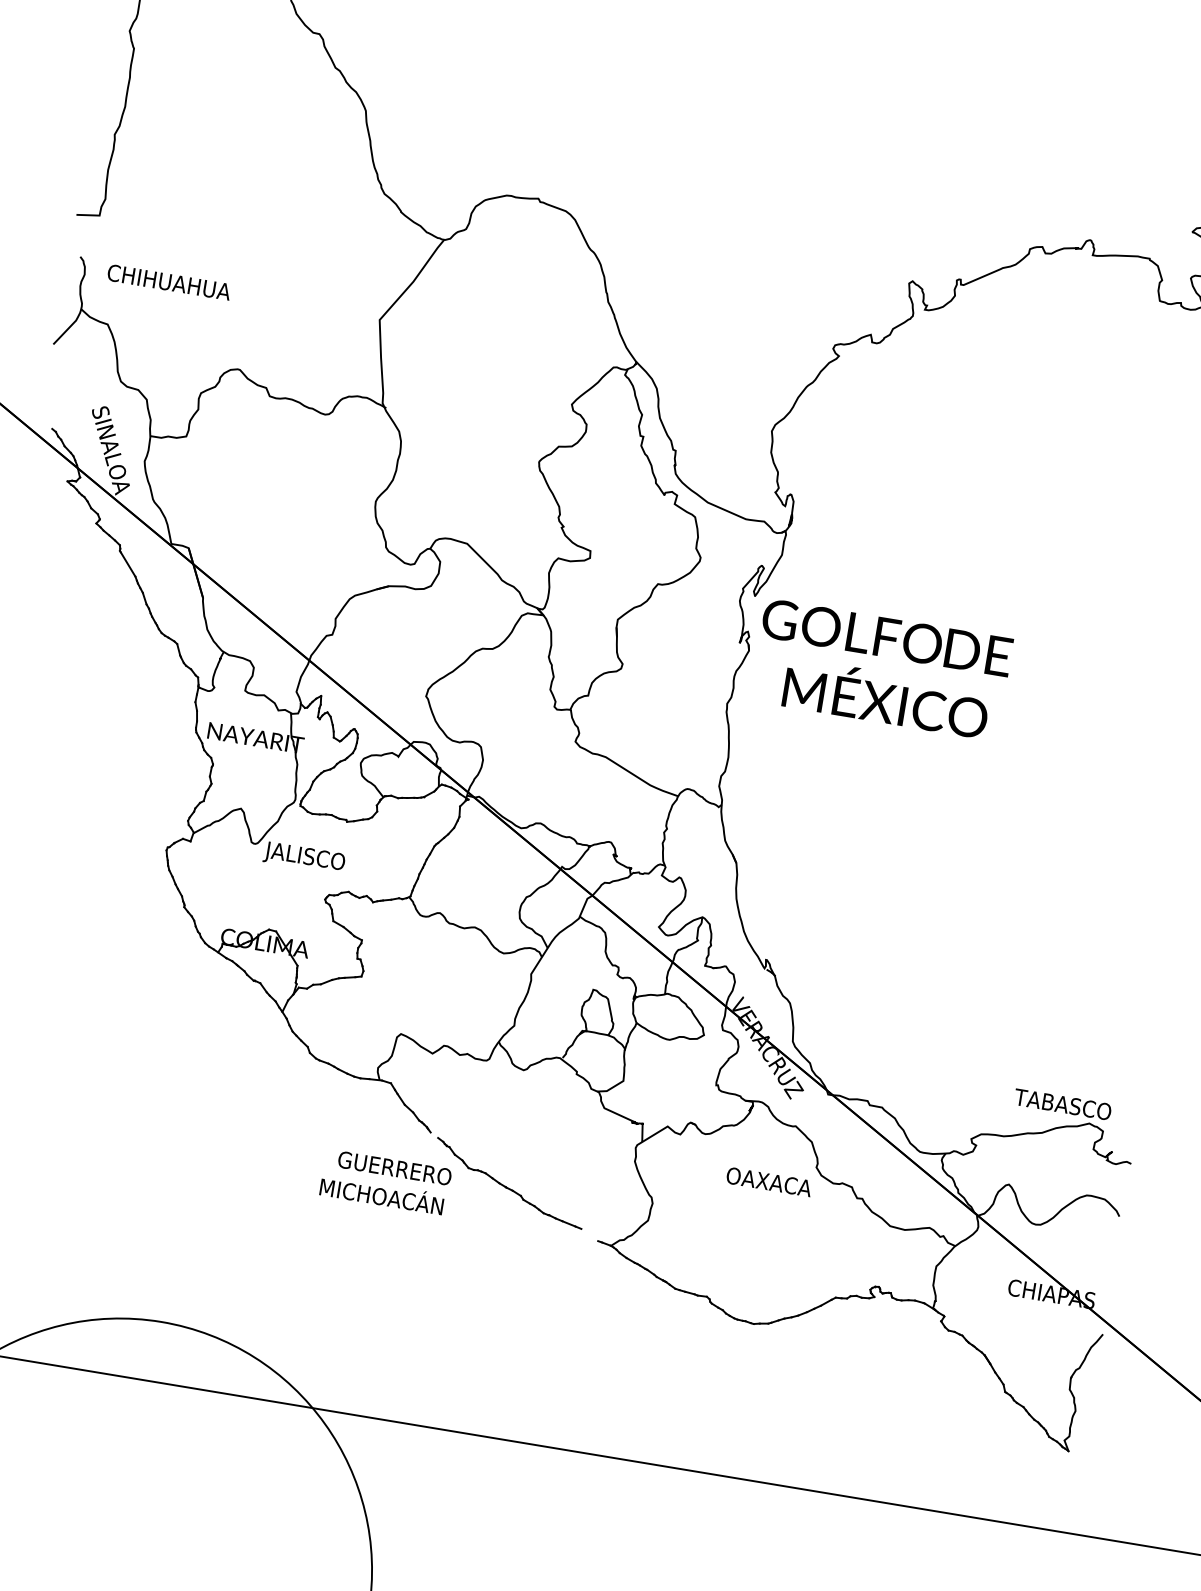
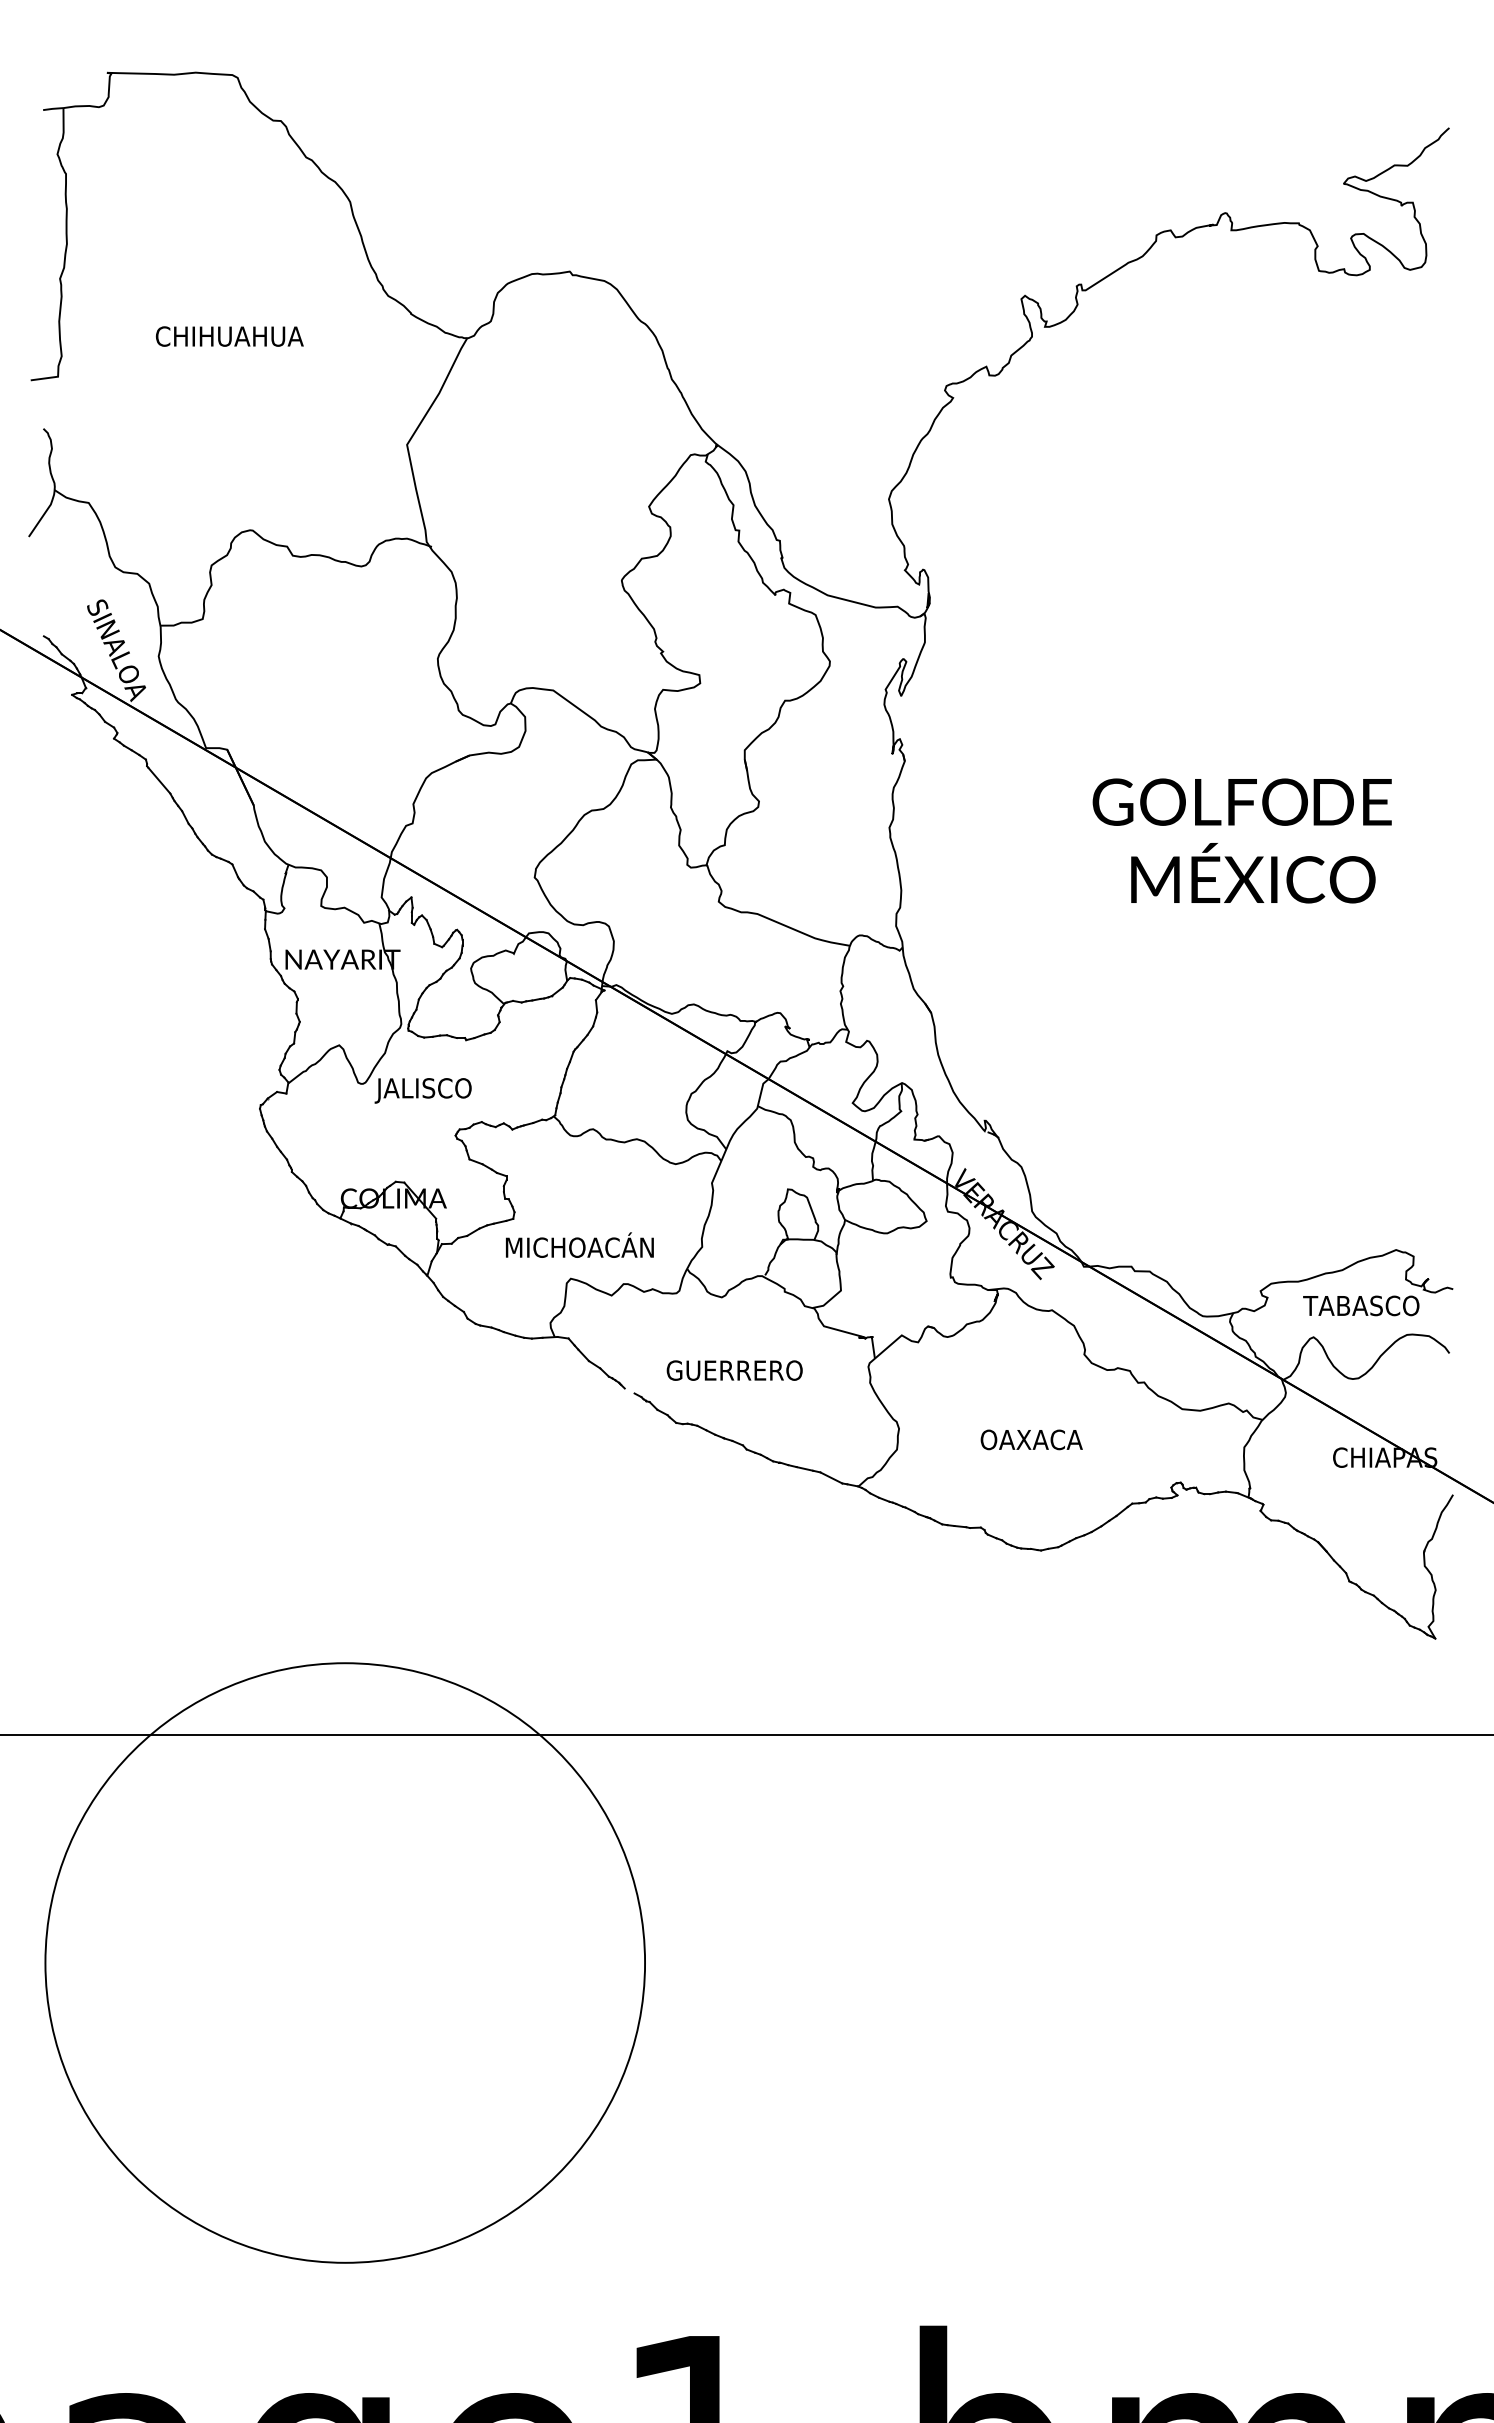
text: (169, 282) -> (229, 336), moved
text: (881, 669) -> (1241, 840), moved
text: (1063, 1104) -> (1361, 1305), moved
text: (394, 1168) -> (734, 1370), moved
text: (769, 1181) -> (1031, 1439), moved
text: (381, 1194) -> (579, 1244), moved
line: (589, 1234) -> (831, 1477), added

